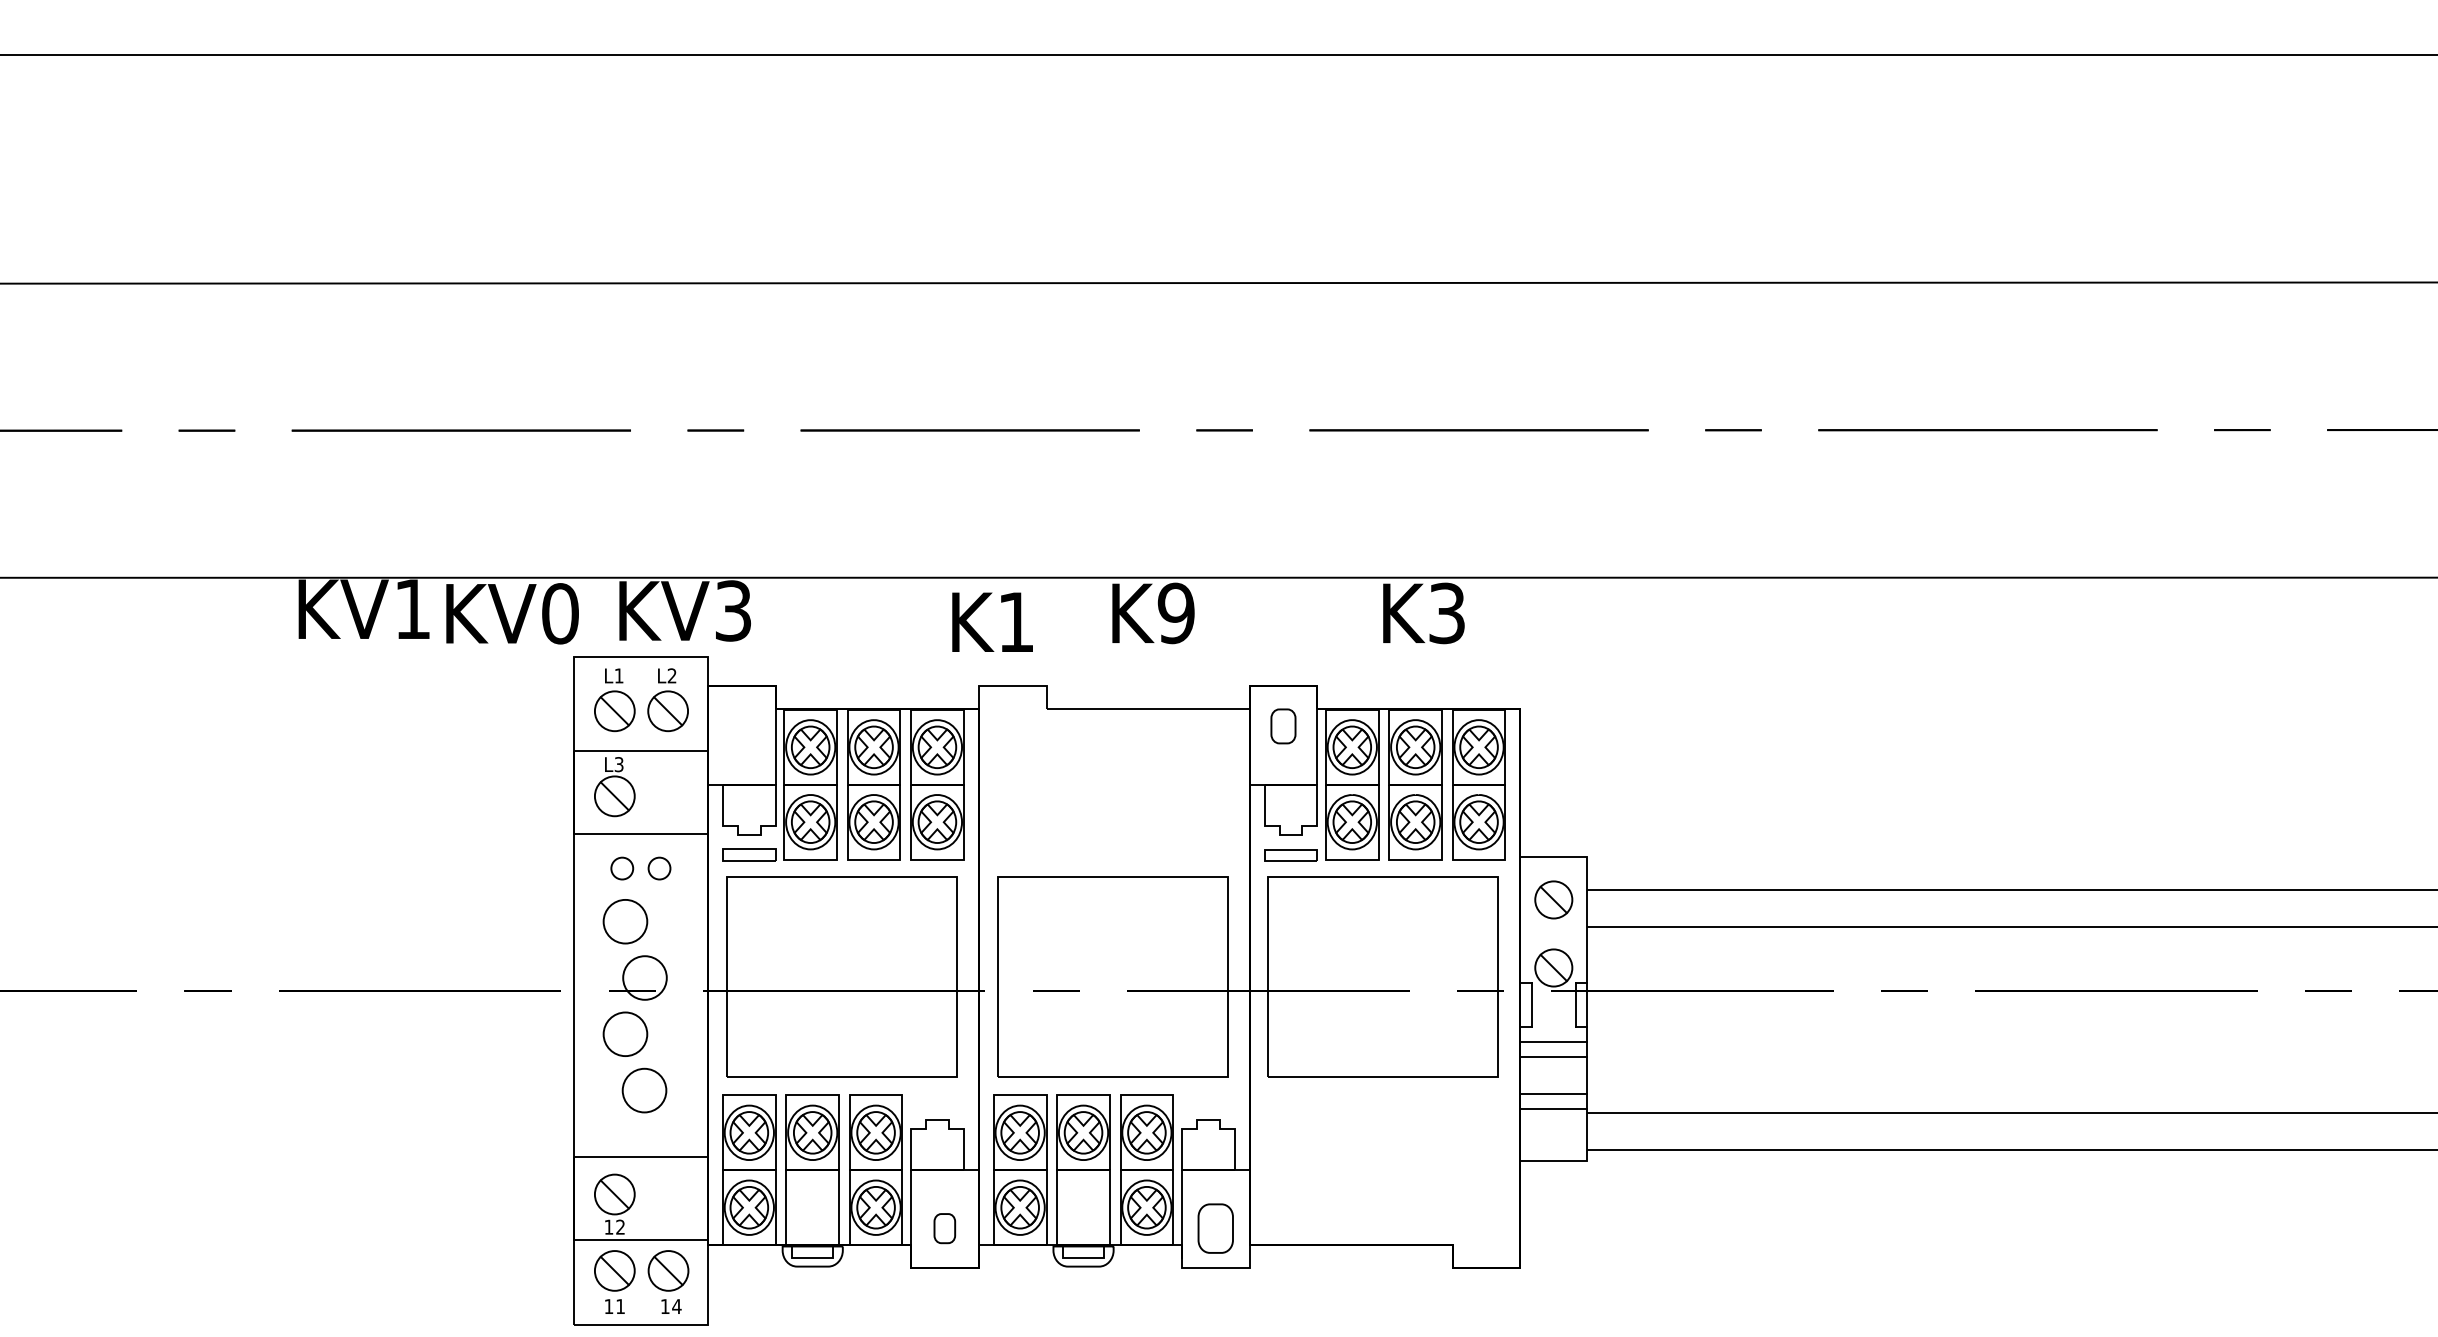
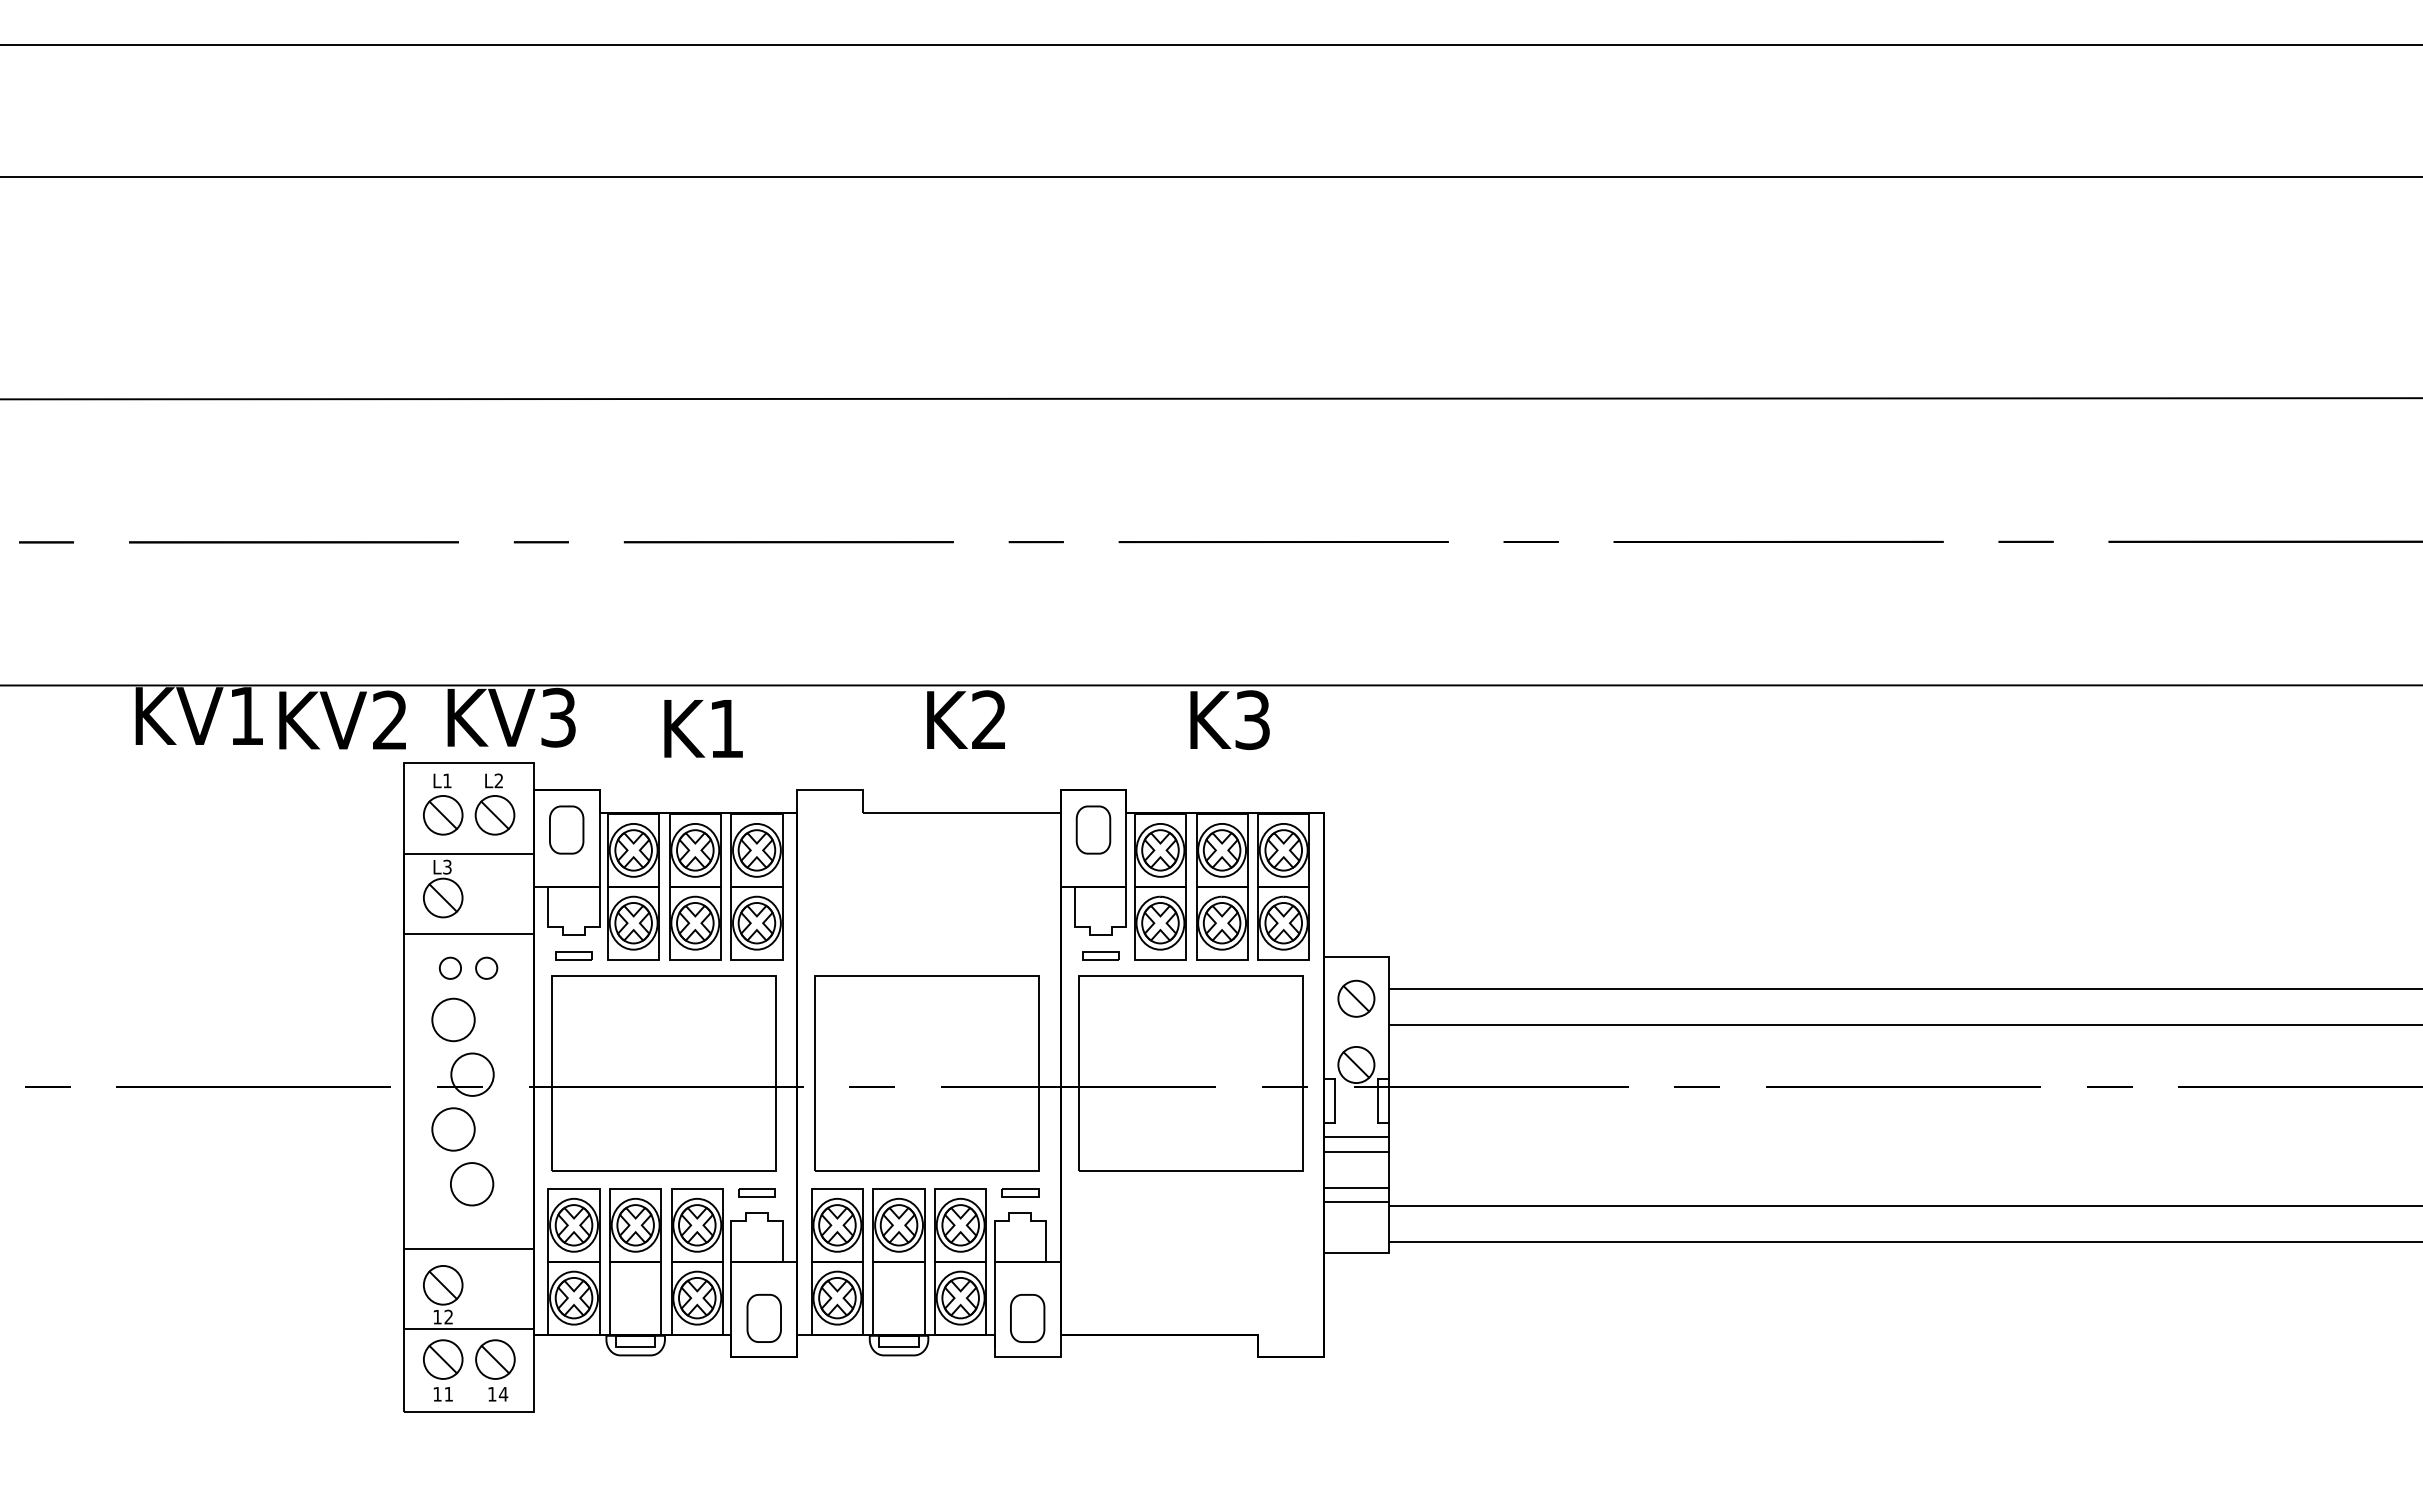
text: (560, 613) -> (390, 720), KV0 -> KV2
text: (1176, 613) -> (989, 720), K9 -> K2
text: (992, 622) -> (703, 728), moved
part: (741, 725) -> (566, 829), added
part: (1283, 725) -> (1093, 829), size x1.43
part: (748, 855) -> (573, 955), size x0.71
part: (1290, 855) -> (1100, 955), size x0.71
part: (936, 1099) -> (756, 1192), added
part: (1208, 1099) -> (1020, 1192), added
part: (944, 1228) -> (763, 1318), size x1.67

